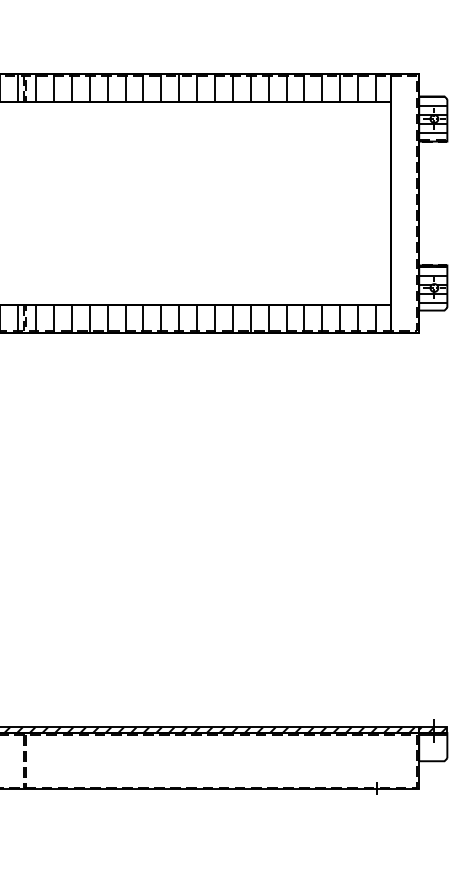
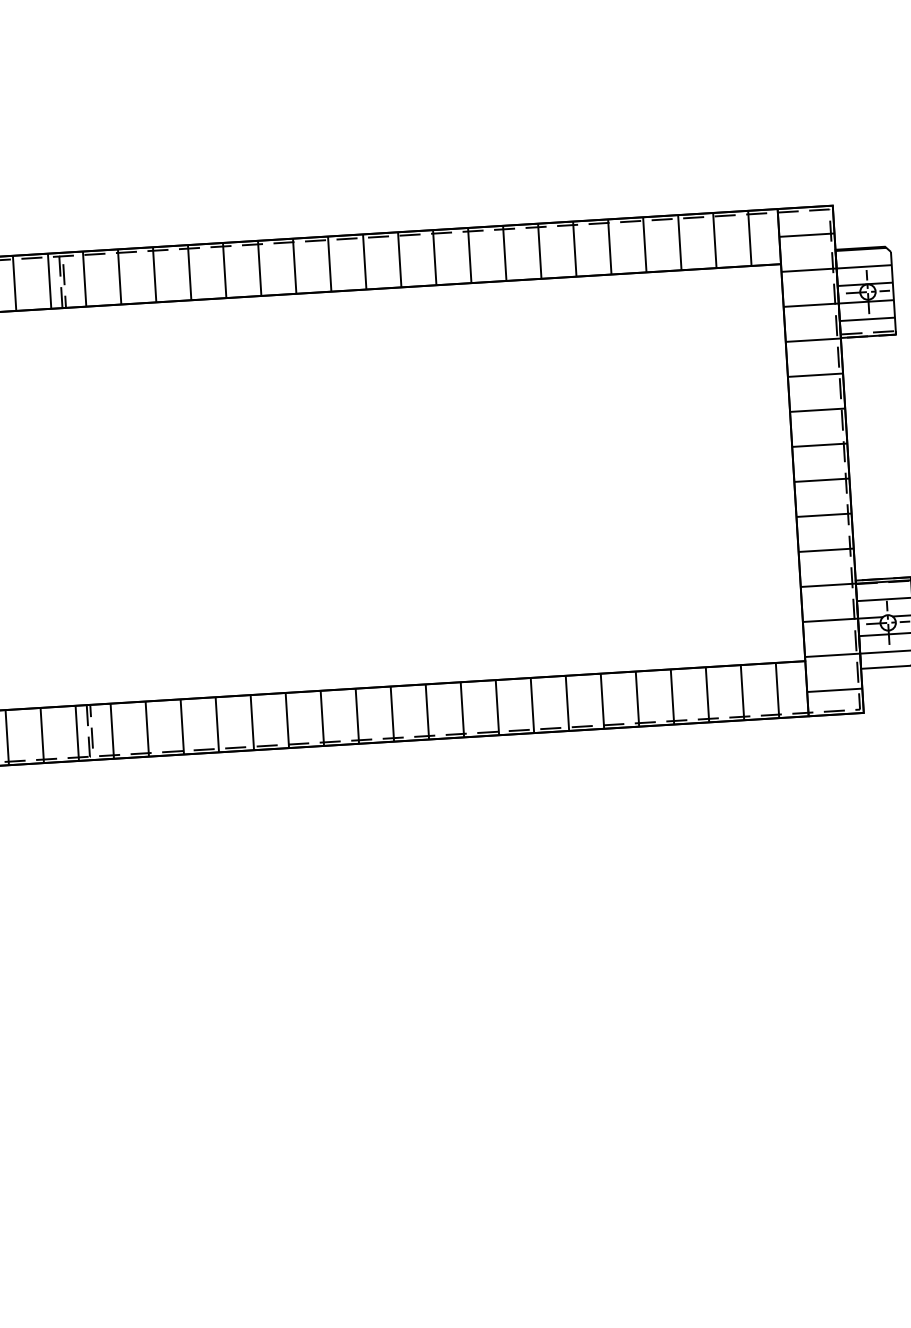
hatch: (405, 204) -> (821, 462), added

